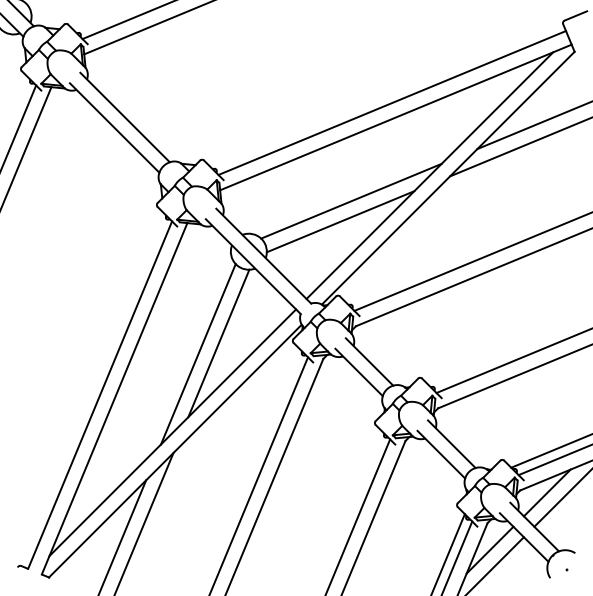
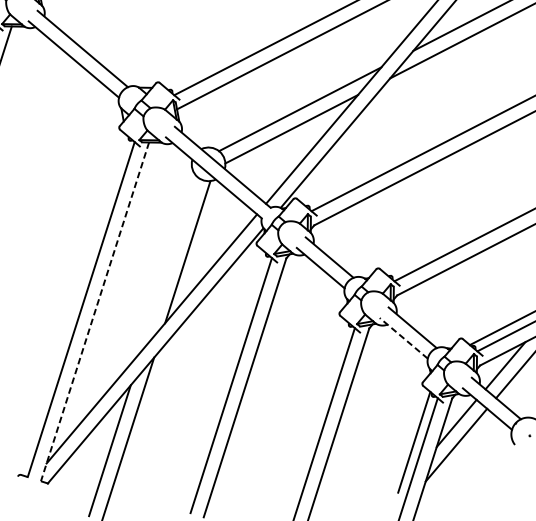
line: (197, 354) -> (168, 264), removed
line: (114, 399) -> (94, 312), solid -> dashed
line: (441, 454) -> (403, 338), solid -> dashed

